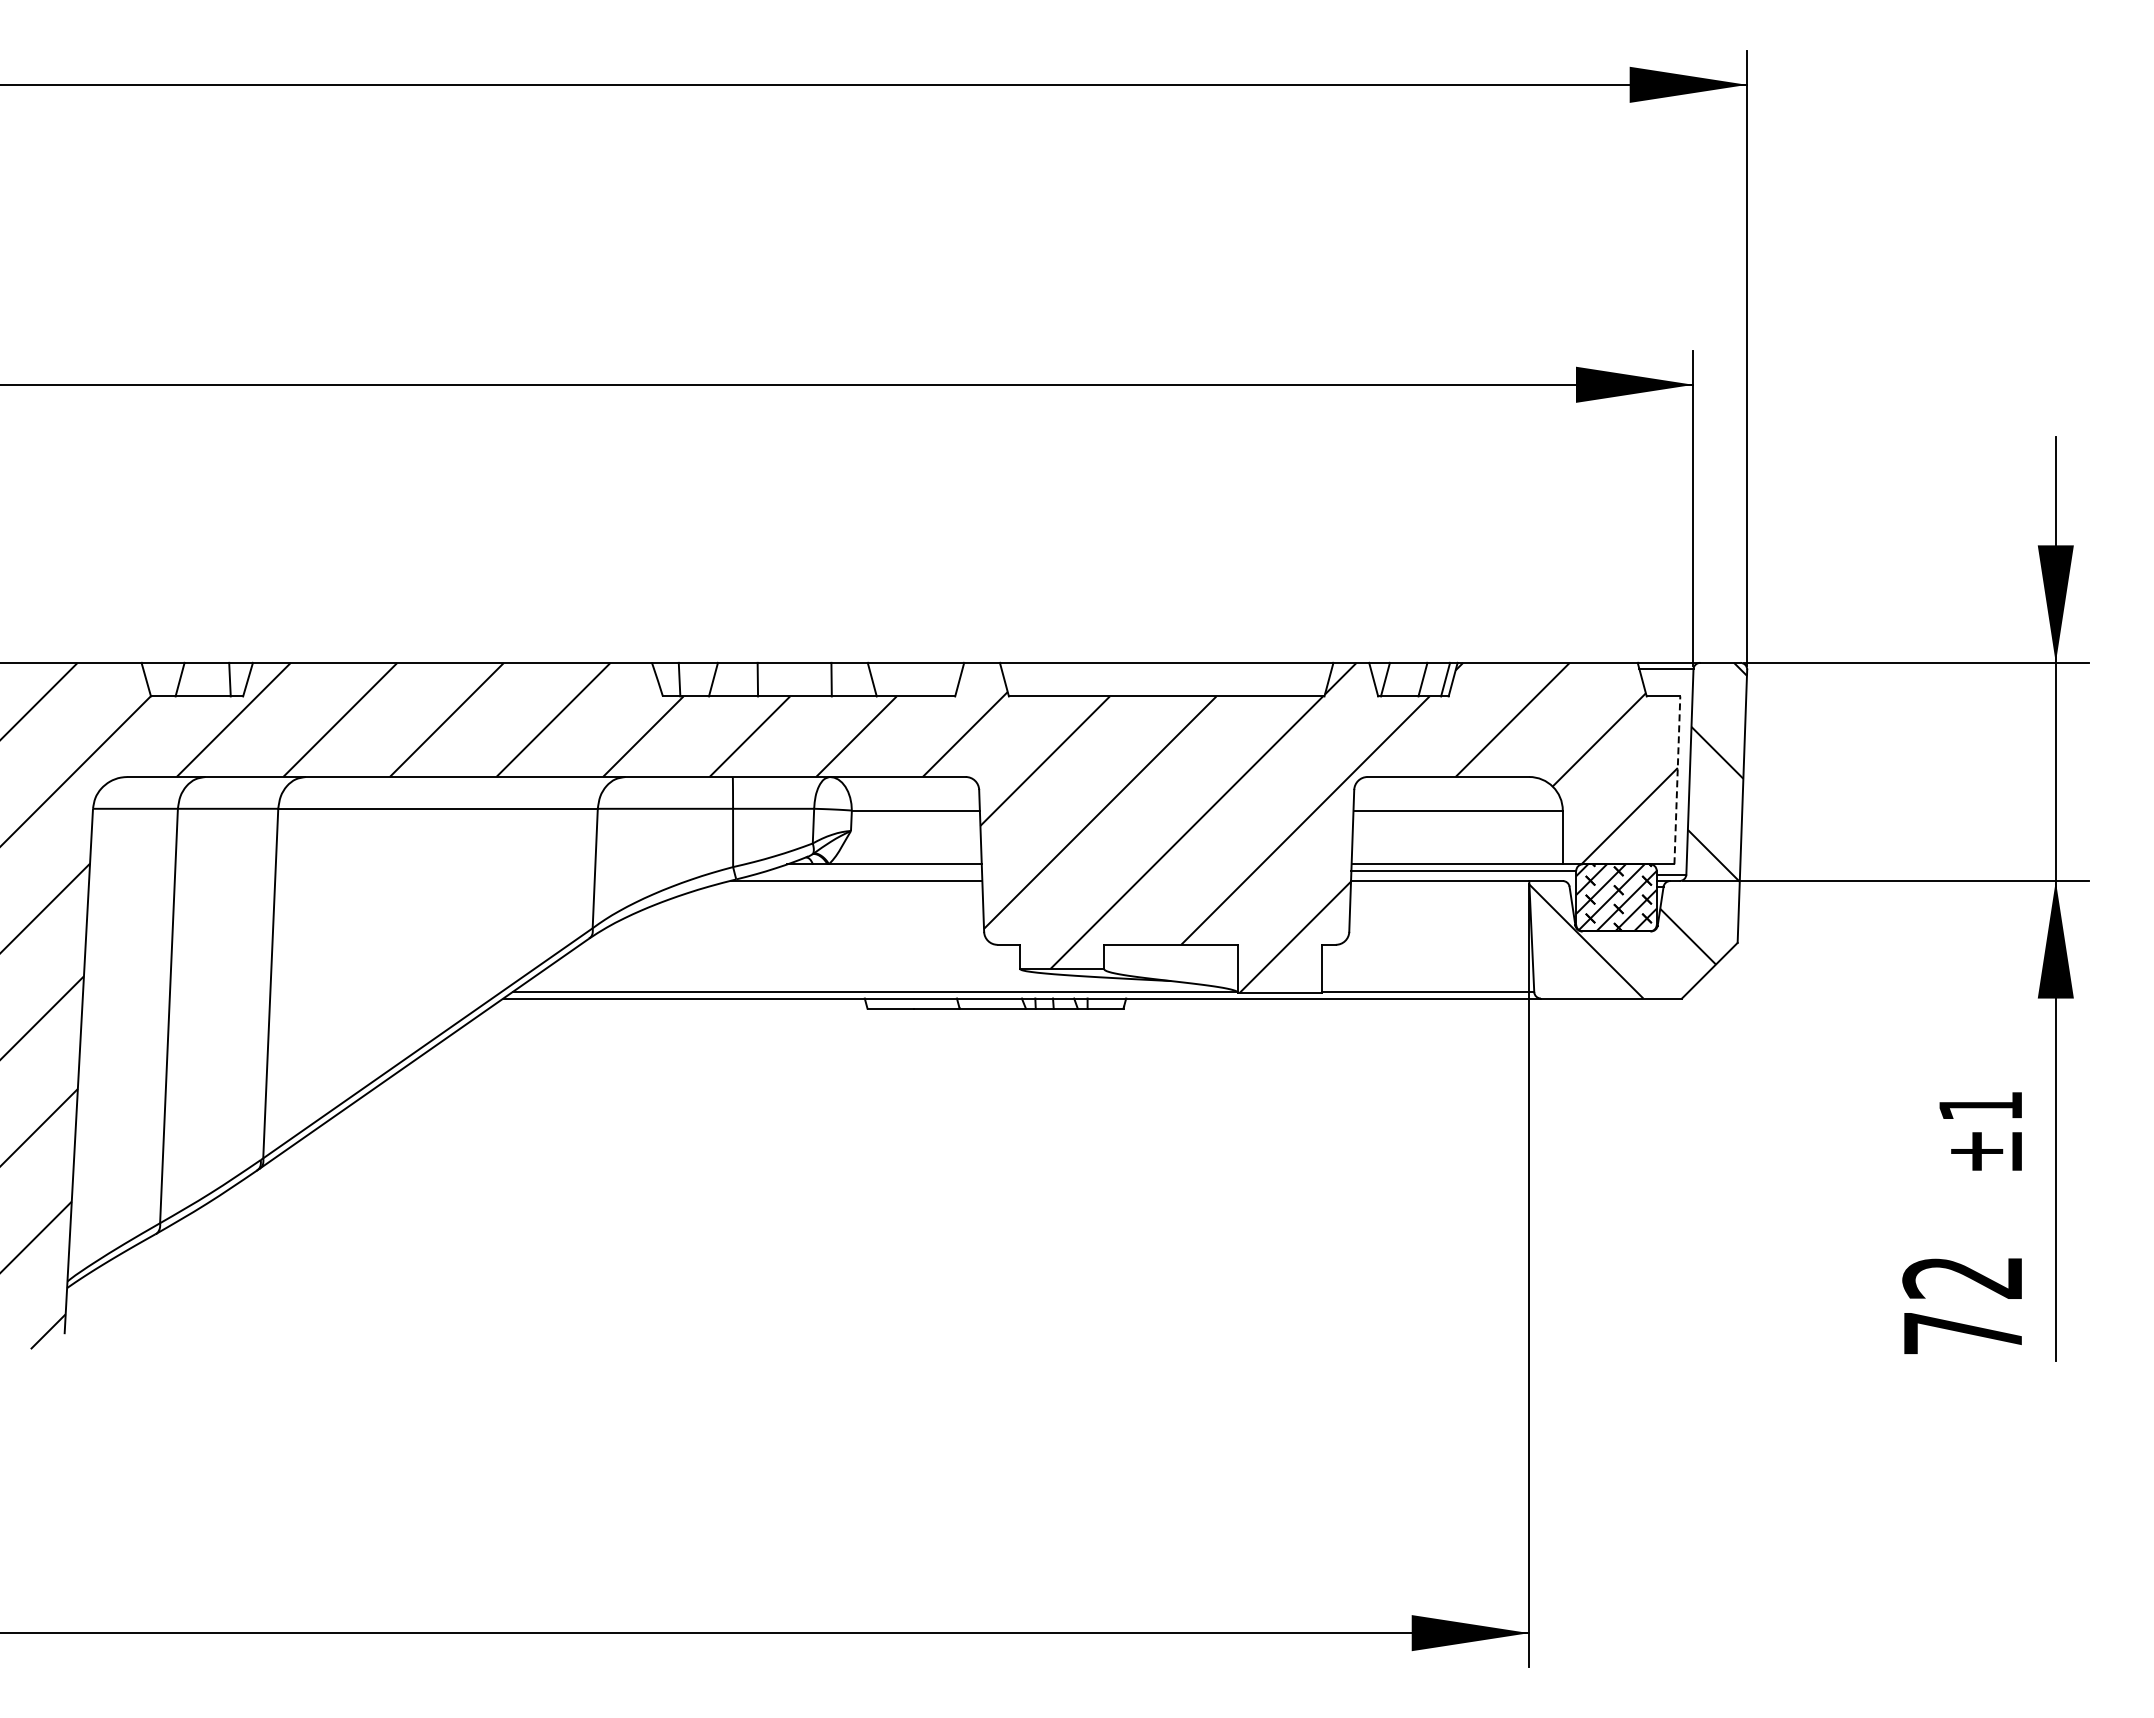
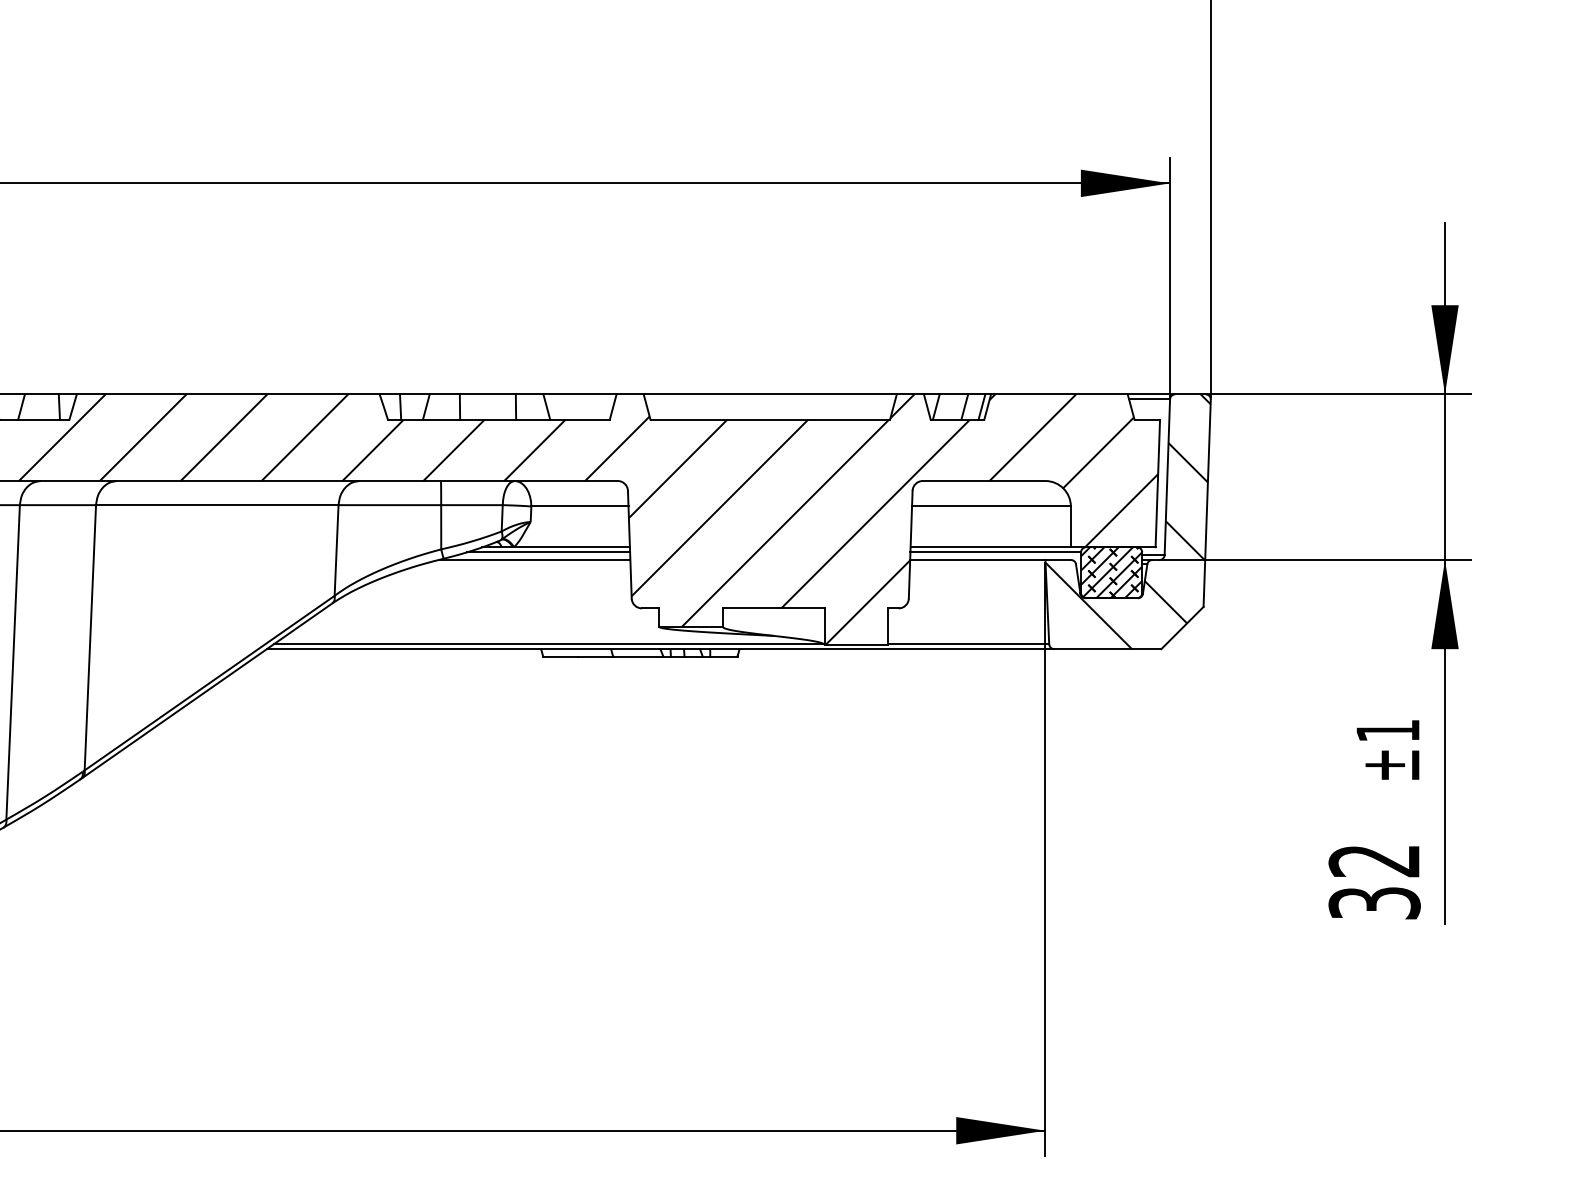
line: (1677, 780) -> (1157, 483), dashed -> solid
line: (874, 870) -> (548, 551), added
text: (1963, 1333) -> (1374, 903), 72 -> 32

